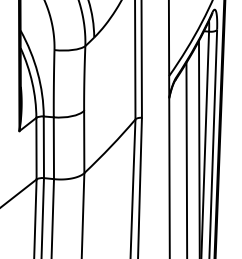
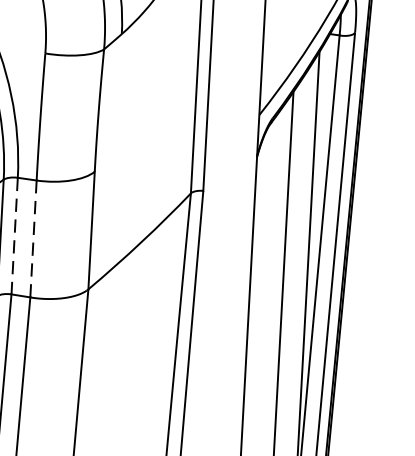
line: (43, 147) -> (13, 236), solid -> dashed
line: (53, 148) -> (32, 239), solid -> dashed

